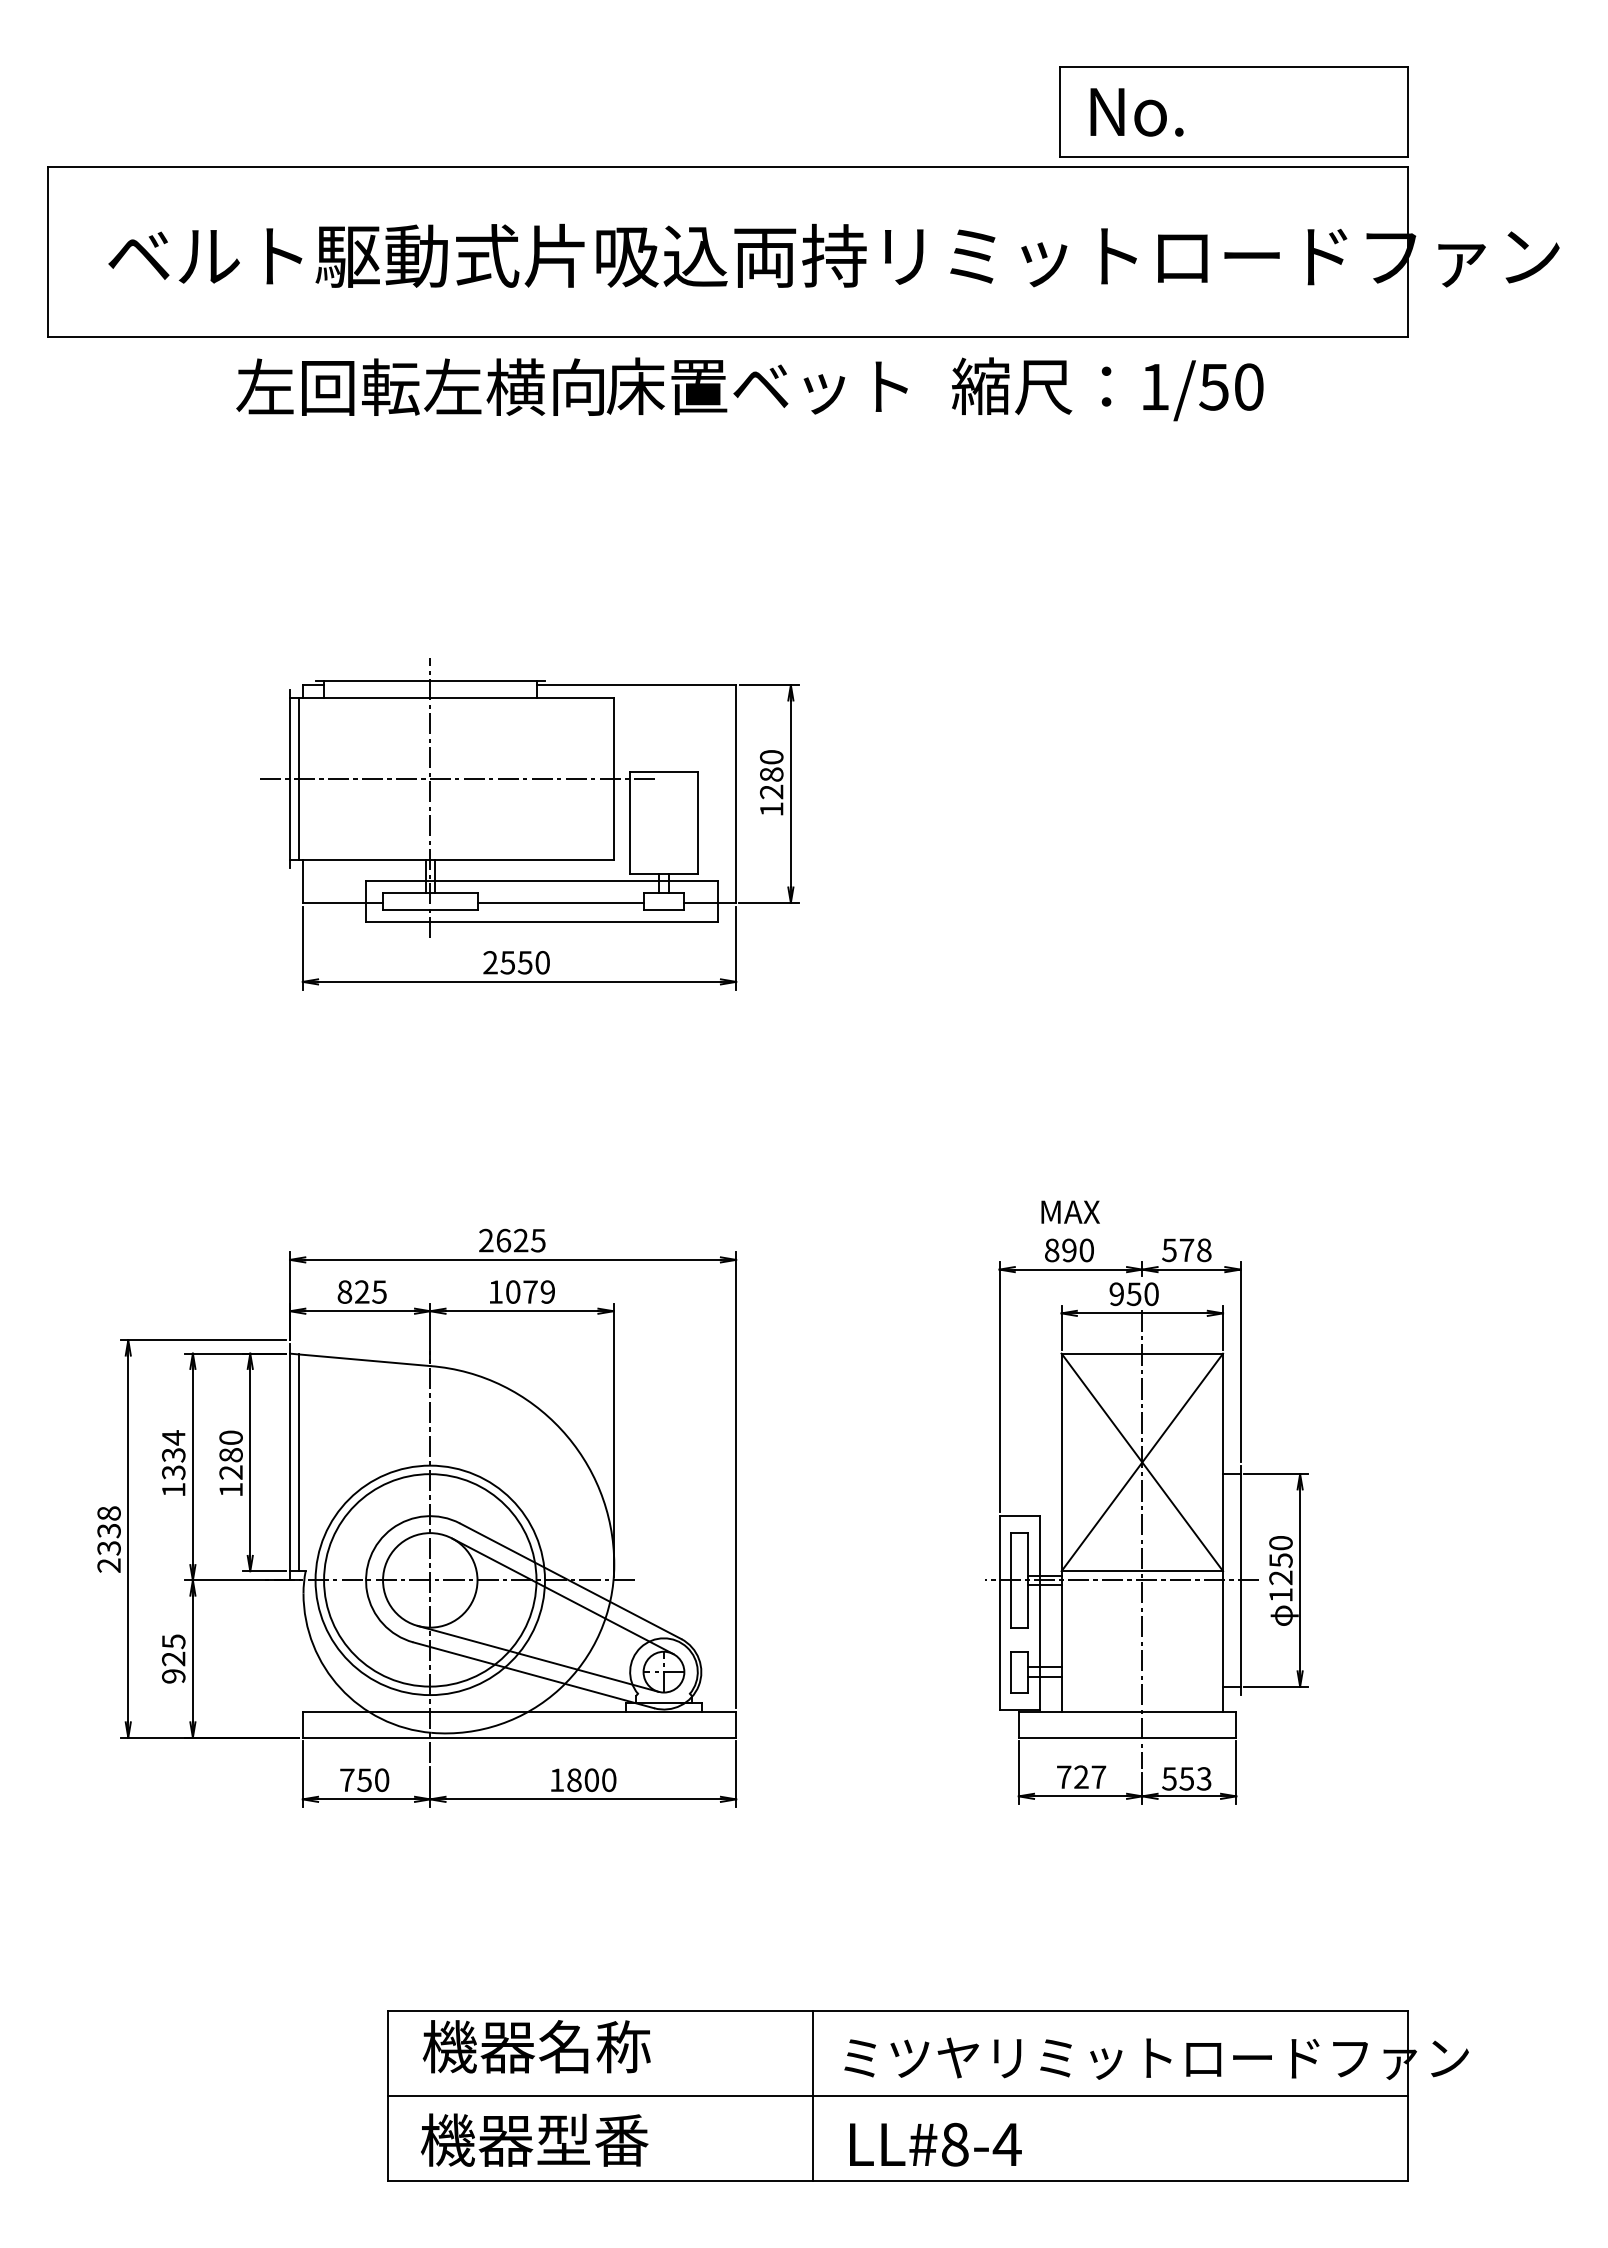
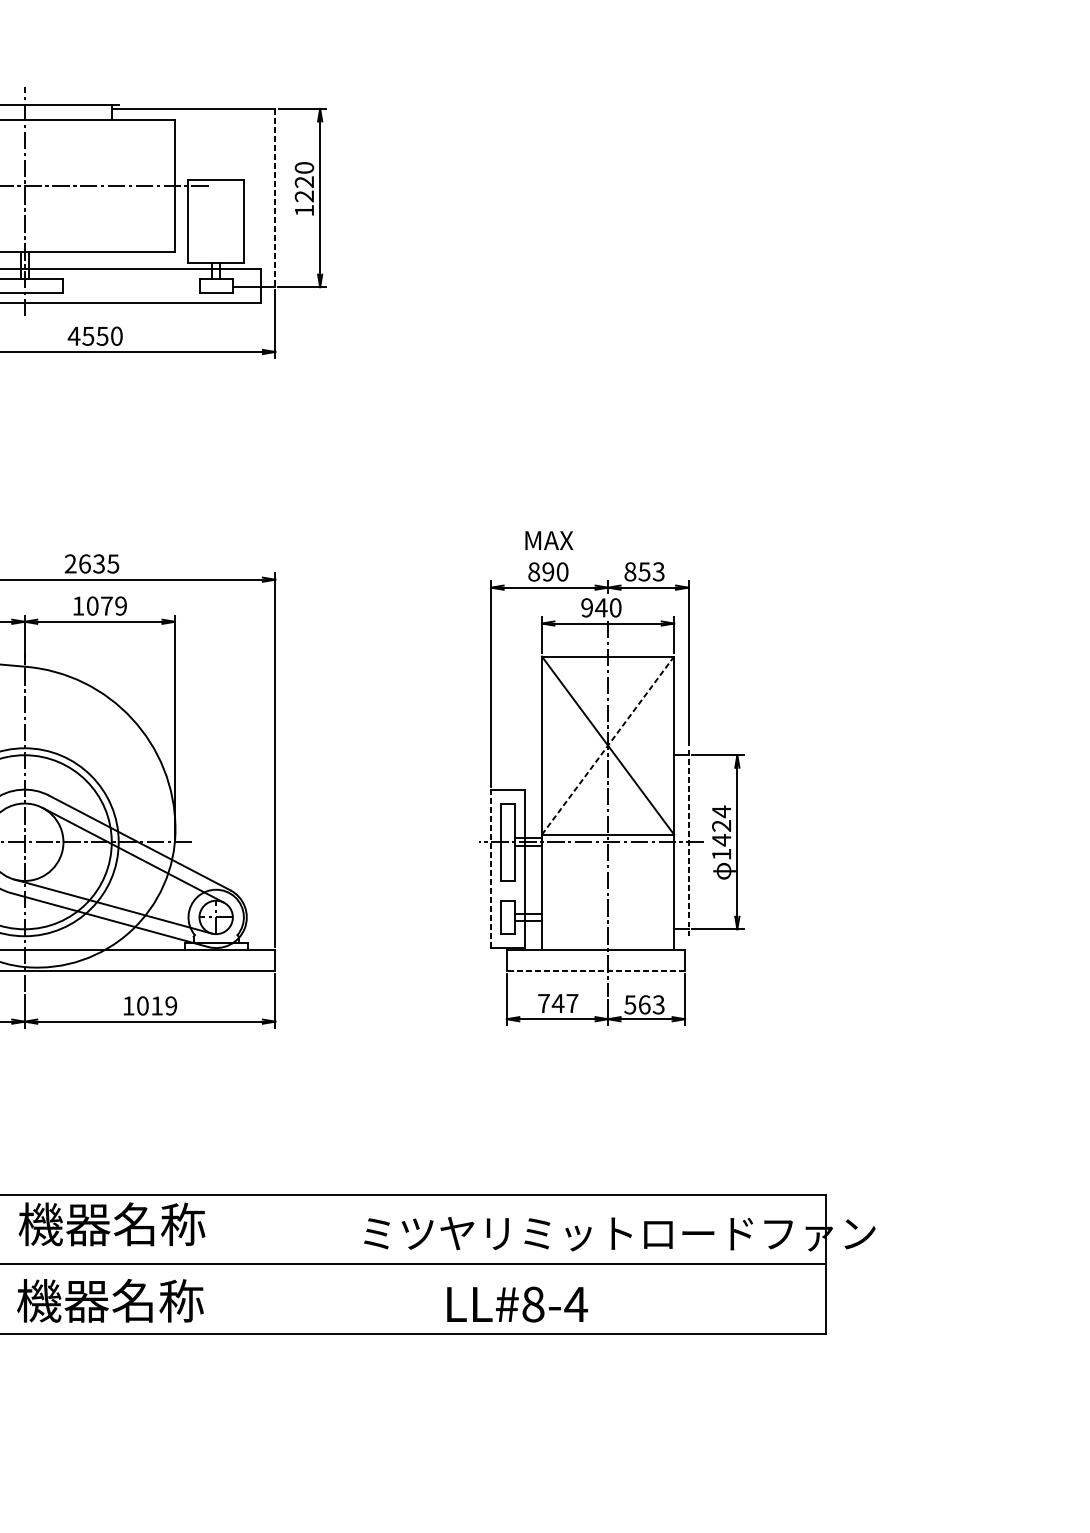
text: (771, 774) -> (304, 182), 1280 -> 1220
line: (736, 794) -> (275, 198), solid -> dashed
line: (560, 902) -> (131, 286), removed
text: (490, 962) -> (74, 336), 2550 -> 4550
text: (520, 1240) -> (98, 563), 2625 -> 2635
text: (1186, 1250) -> (644, 572), 578 -> 853
text: (1133, 1294) -> (600, 608), 950 -> 940
line: (1142, 1462) -> (608, 745), solid -> dashed
text: (1280, 1560) -> (721, 825), 1250 -> 1424
line: (1240, 1580) -> (688, 842), solid -> dashed
line: (999, 1612) -> (491, 868), solid -> dashed
line: (1127, 1737) -> (595, 970), solid -> dashed
text: (1081, 1776) -> (558, 1002), 727 -> 747
text: (1186, 1778) -> (644, 1004), 553 -> 563
text: (591, 1780) -> (156, 1006), 1800 -> 1019
line: (812, 2095) -> (337, 1264), removed
text: (592, 2139) -> (157, 1300), 機器型番 -> 機器名称
text: (935, 2144) -> (517, 1304), moved

